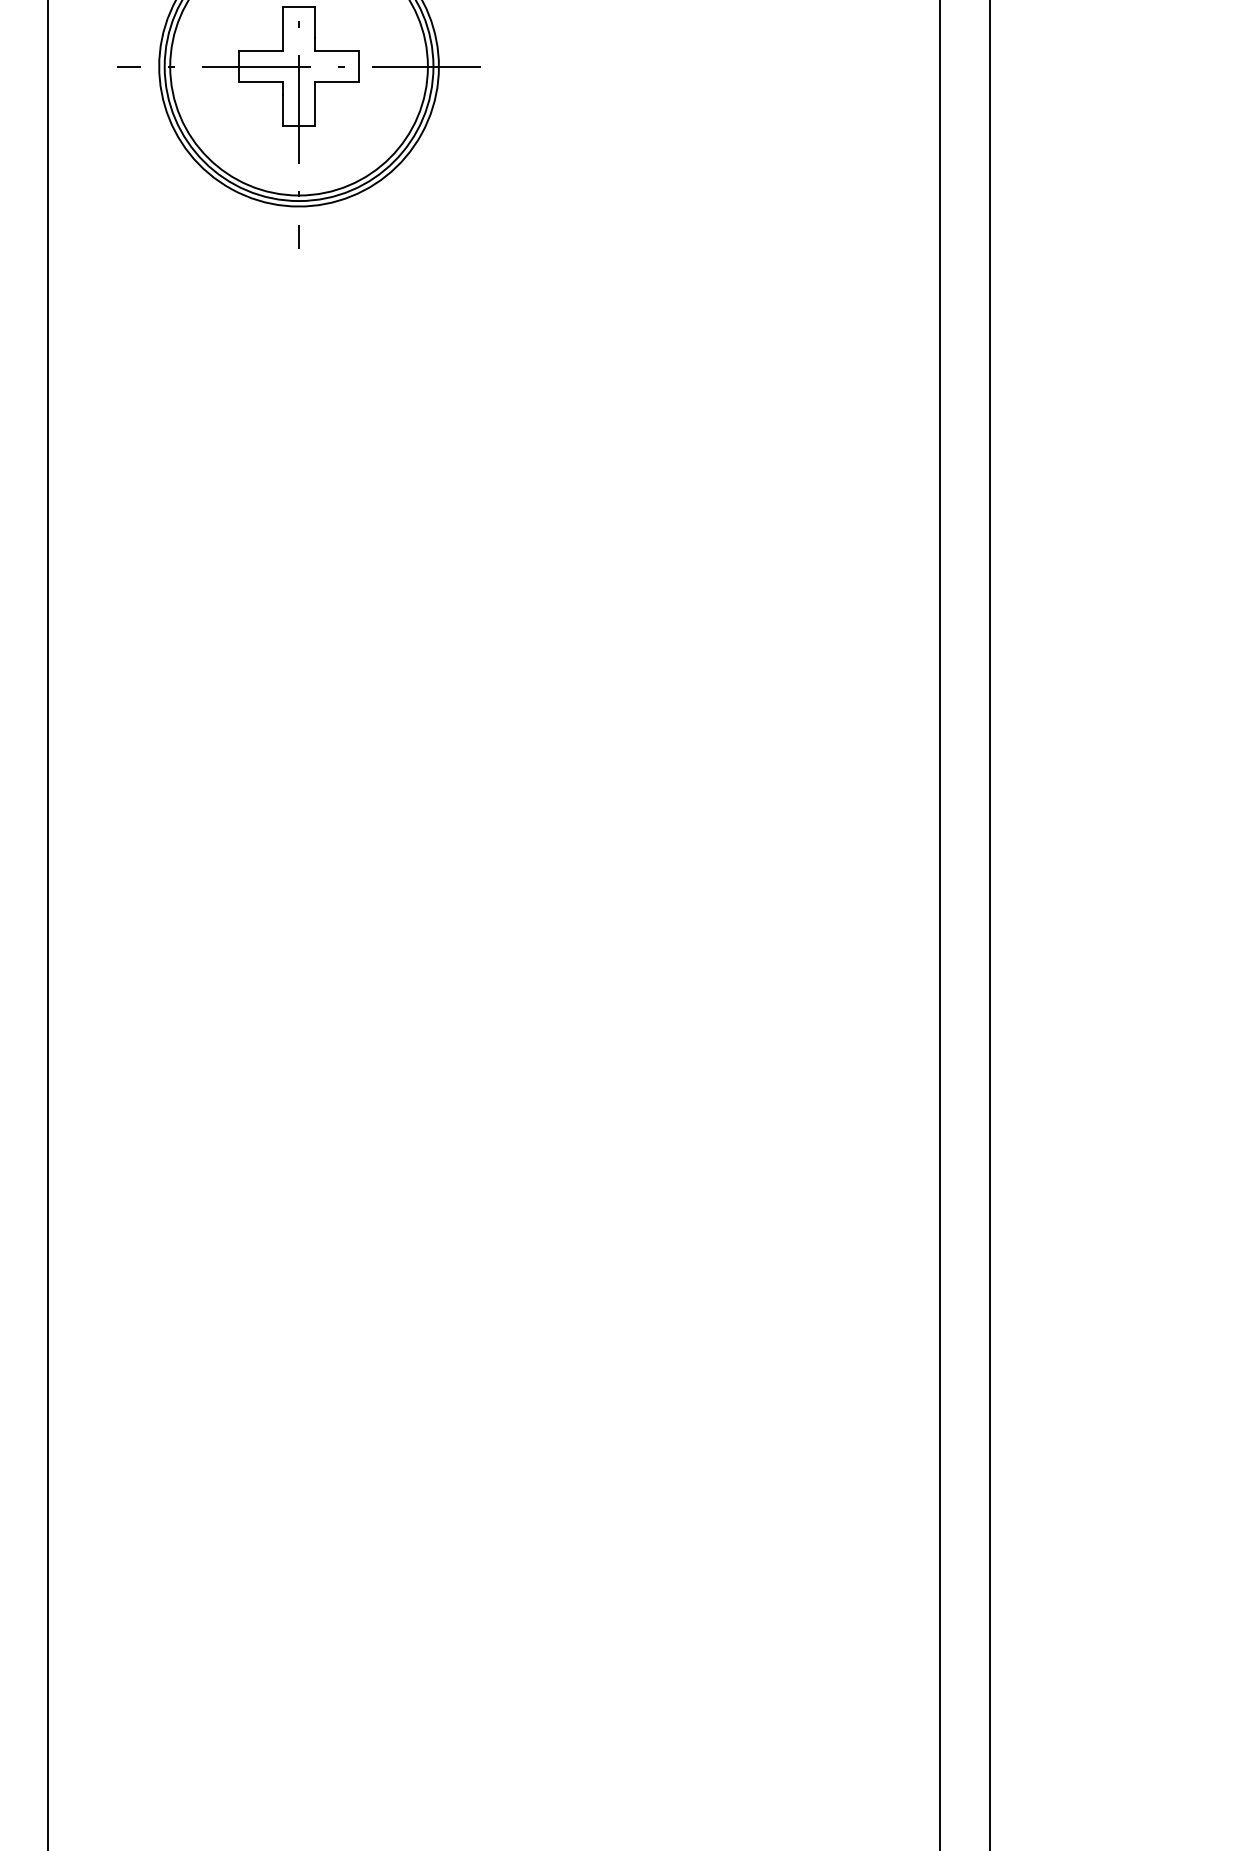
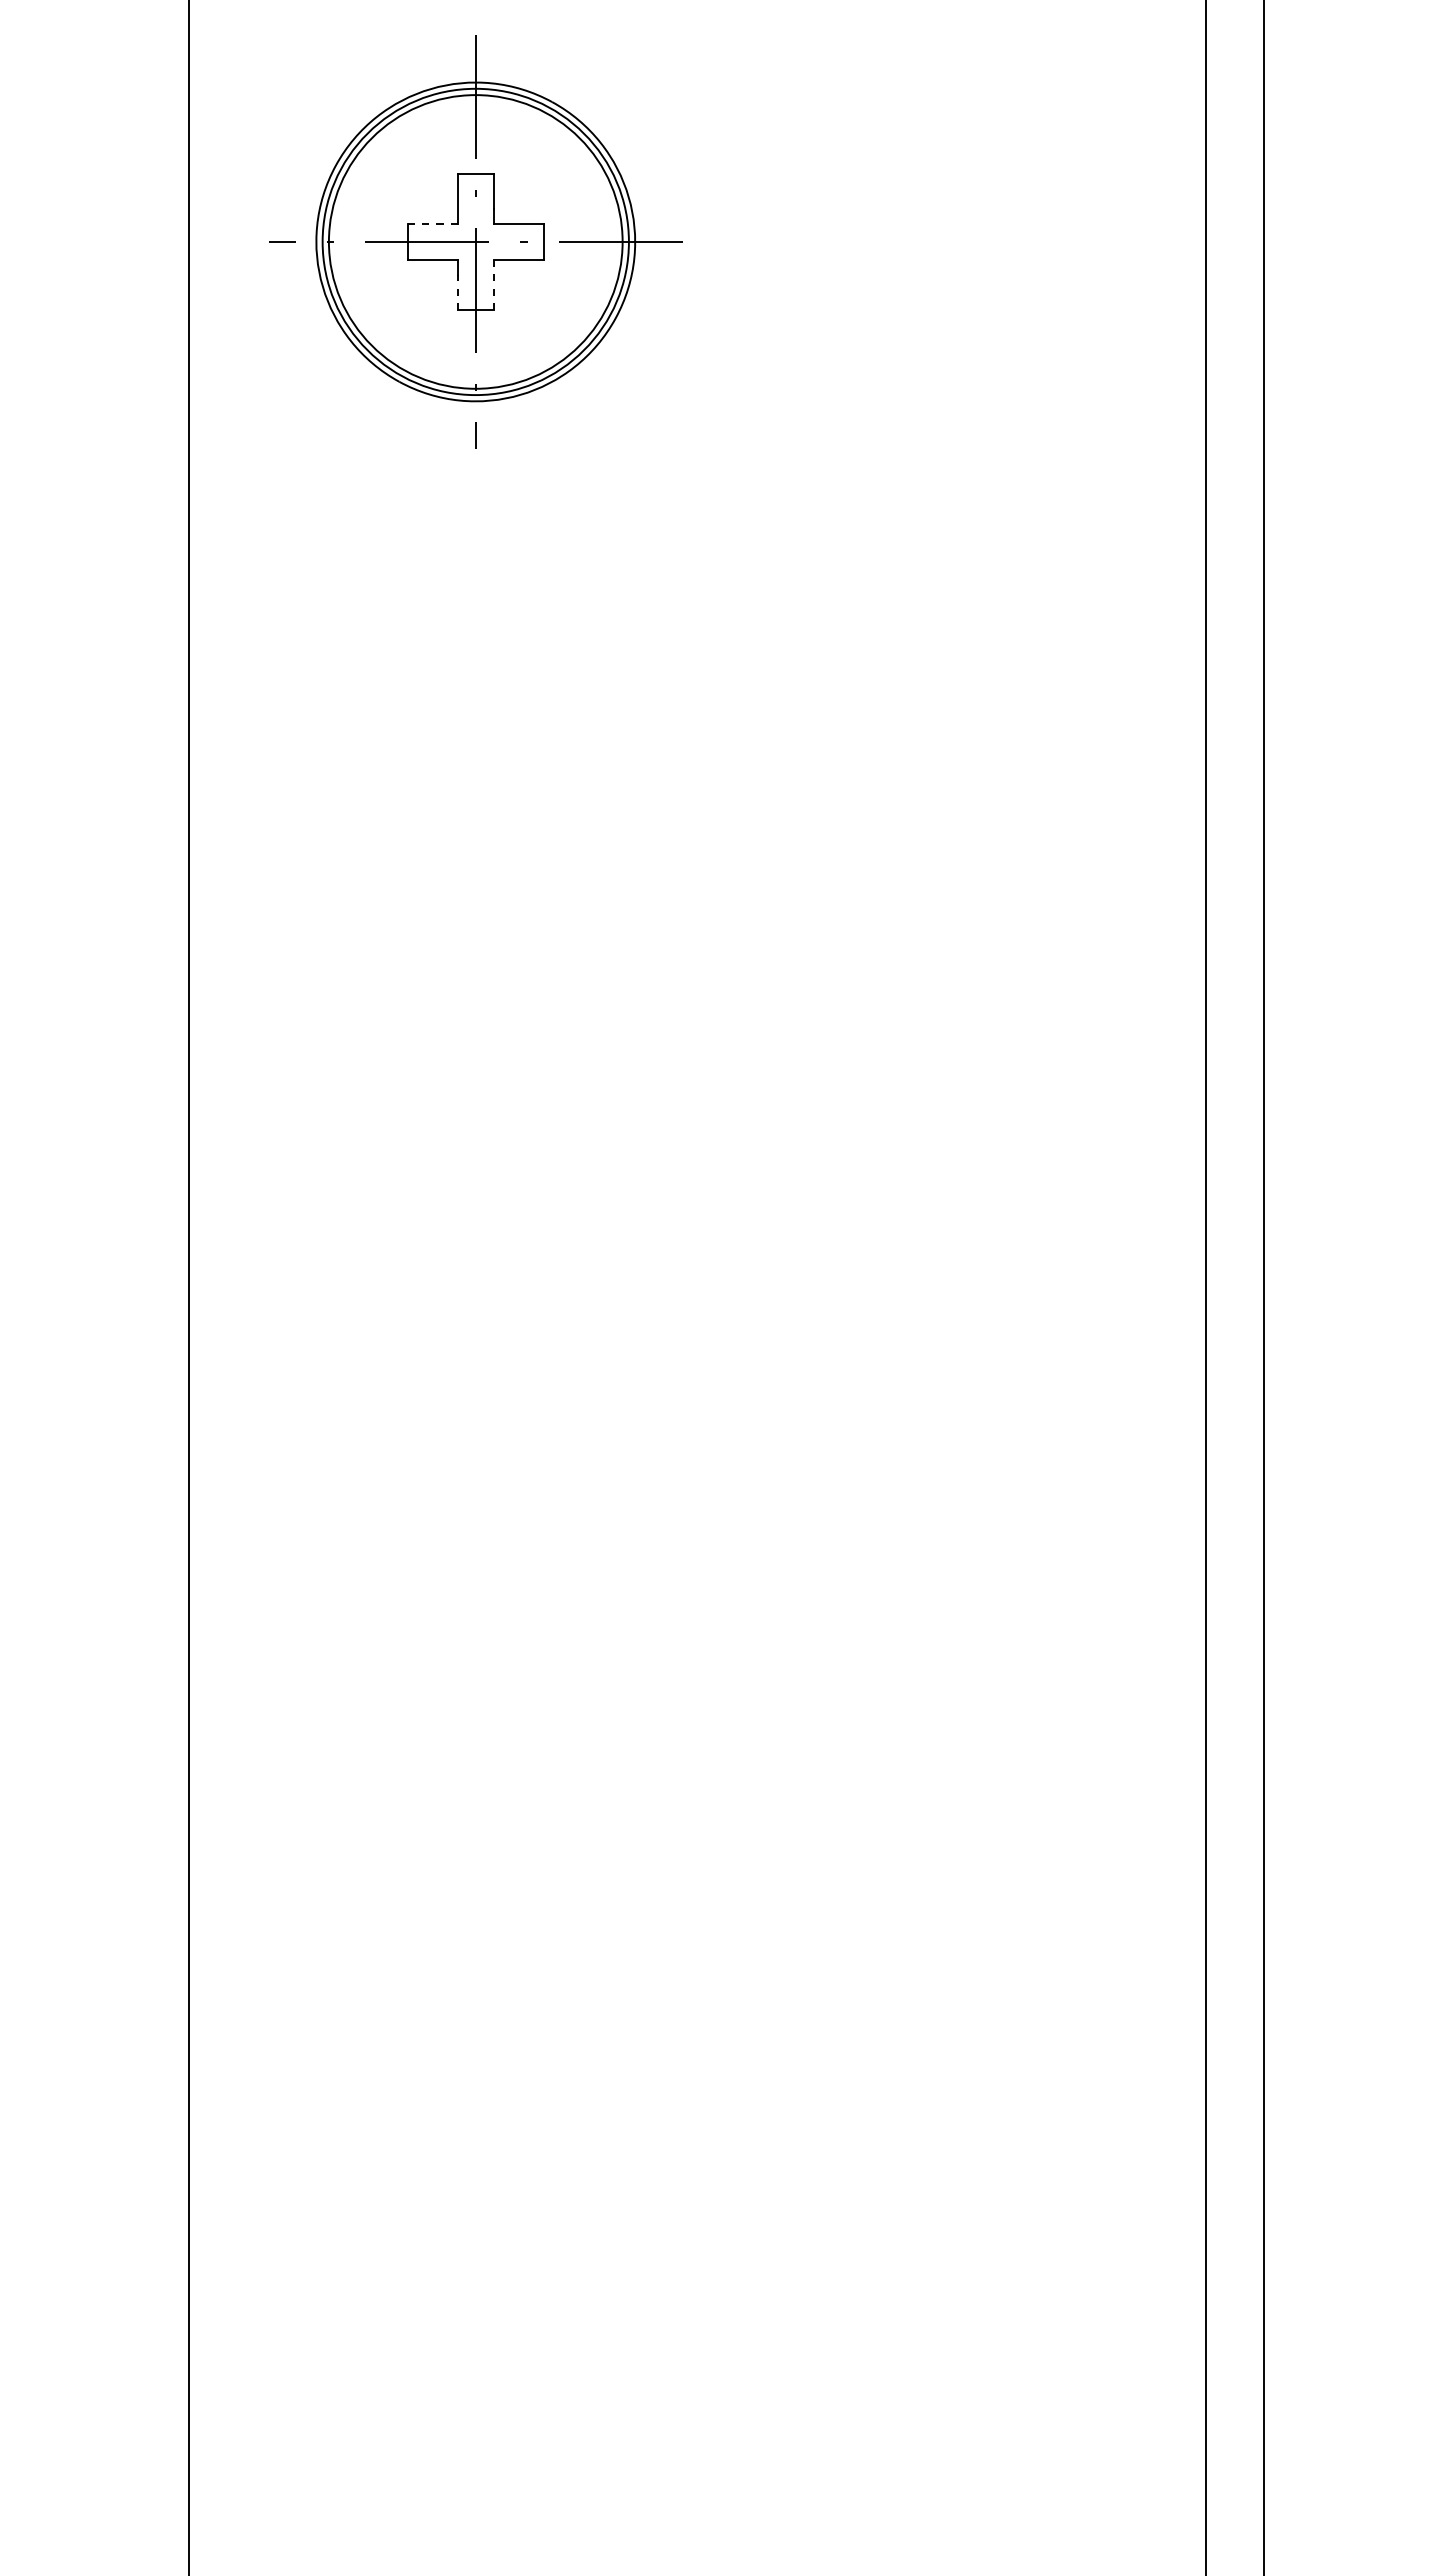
line: (261, 51) -> (433, 224), solid -> dashed
line: (314, 104) -> (493, 284), solid -> dashed
line: (283, 111) -> (457, 292), solid -> dashed

